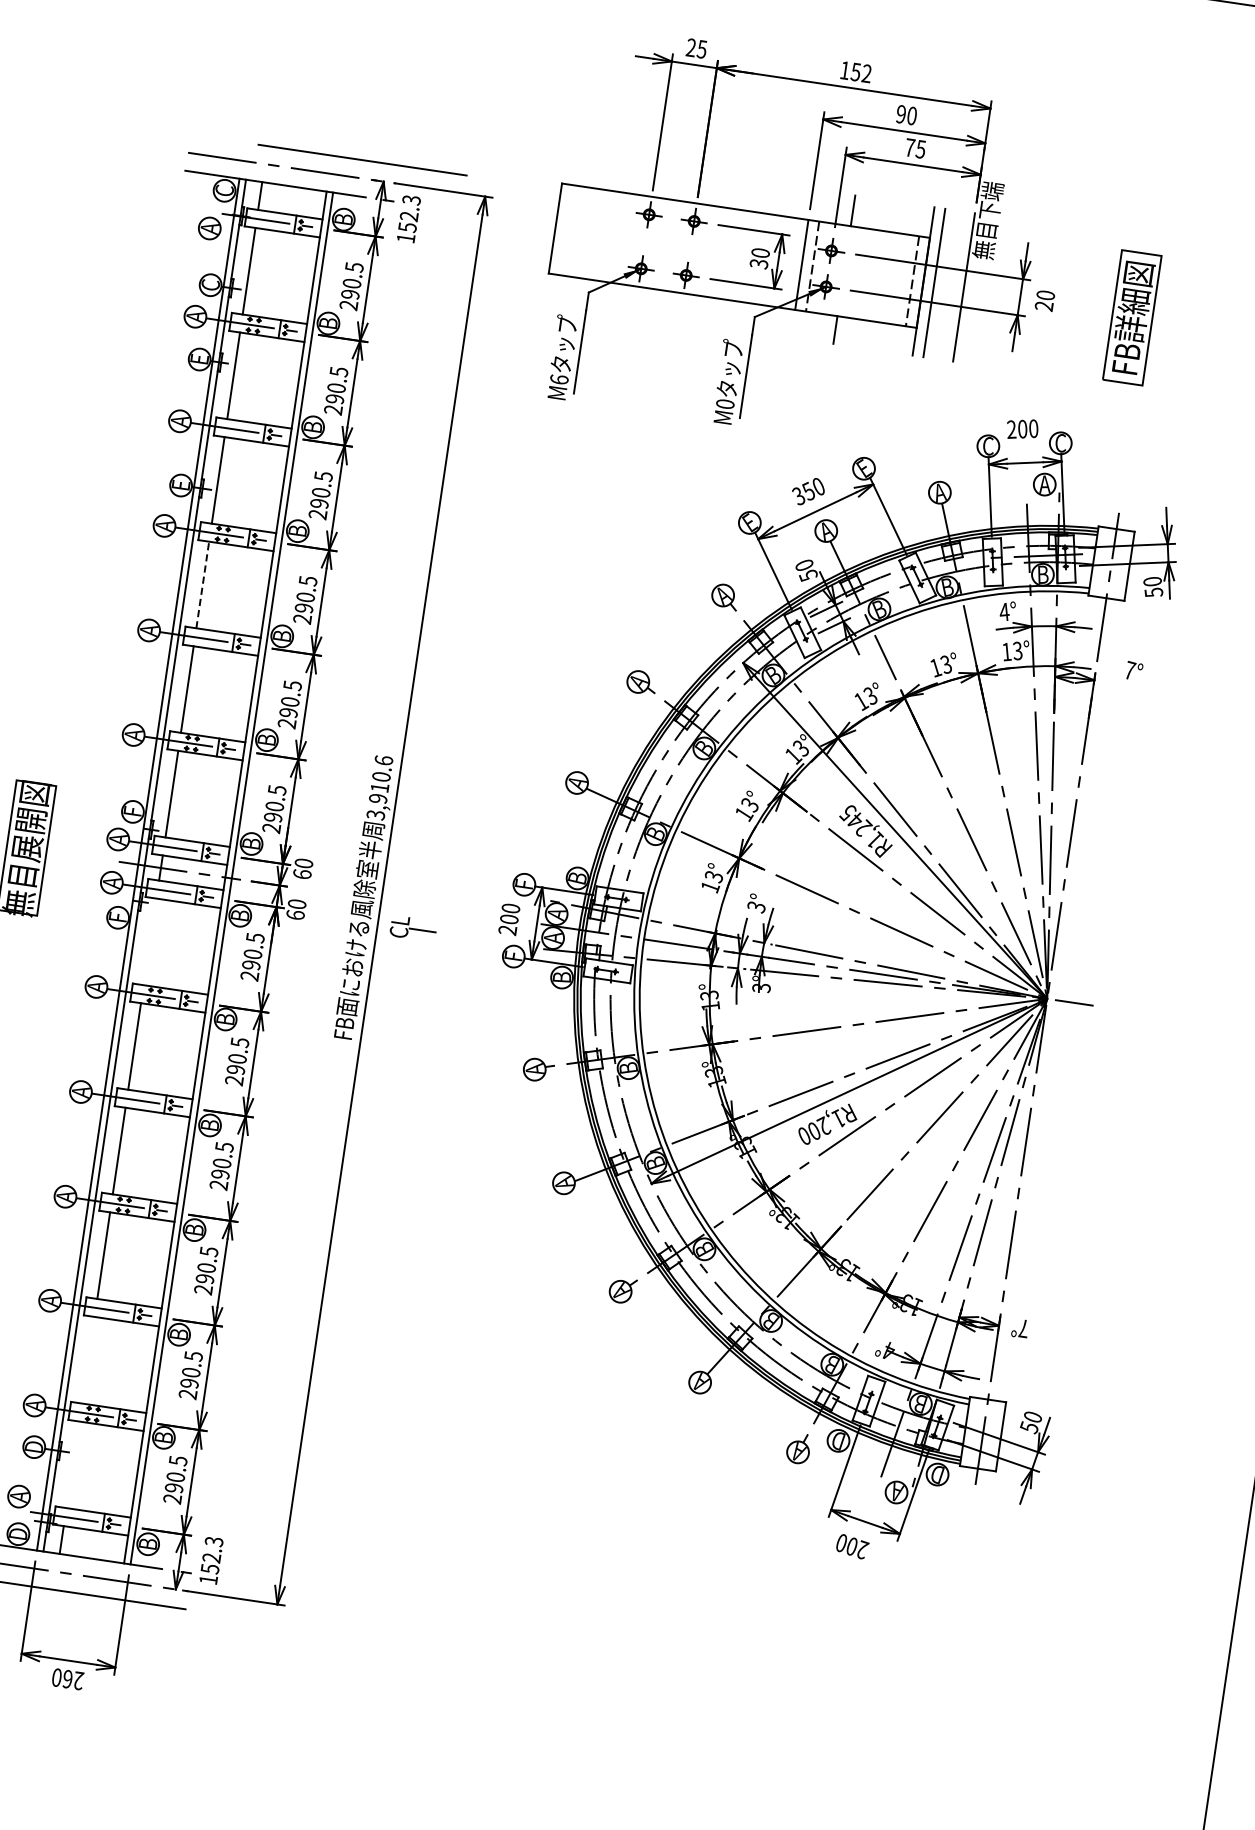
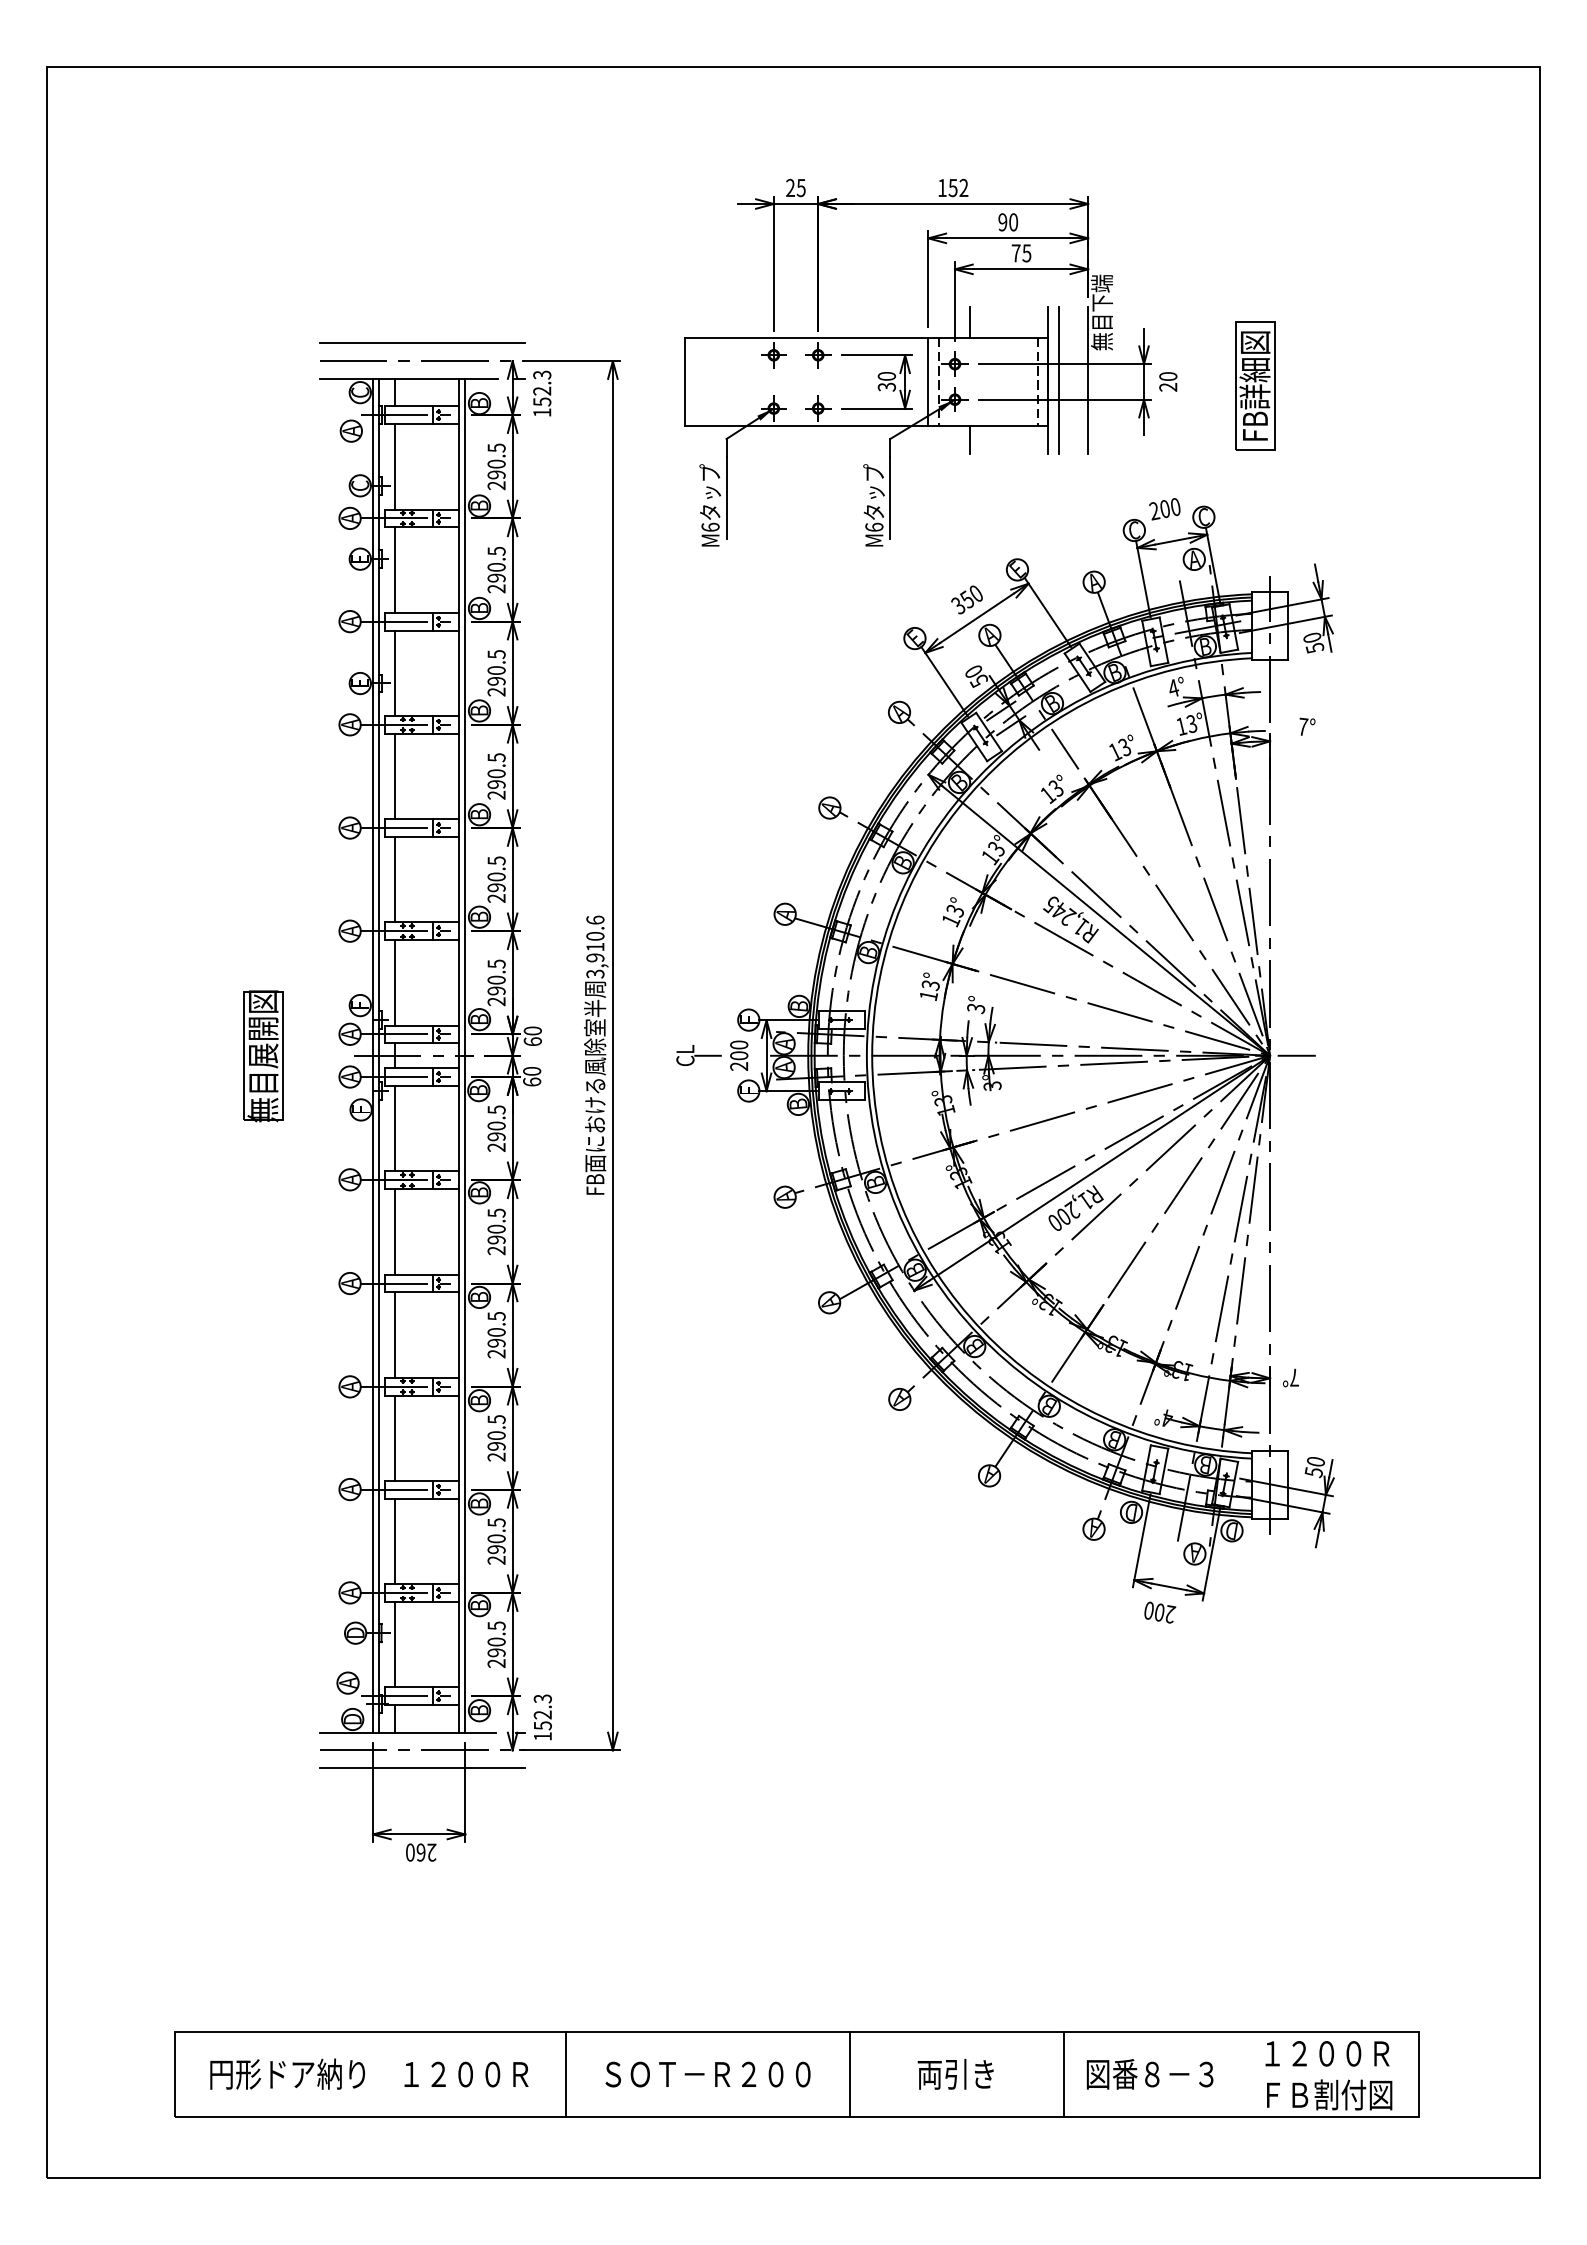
line: (363, 159) -> (422, 342), moved
text: (725, 403) -> (874, 526), M0 -> M6
line: (202, 585) -> (395, 776), dashed -> solid
part: (413, 928) -> (698, 1055), moved
line: (150, 941) -> (395, 1128), added
line: (88, 1360) -> (395, 1541), added
line: (72, 1464) -> (395, 1644), added

